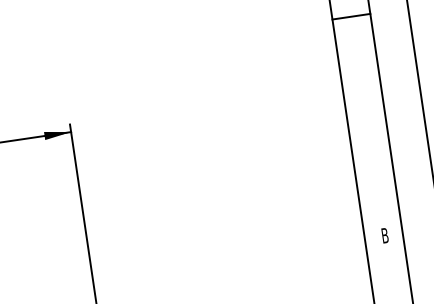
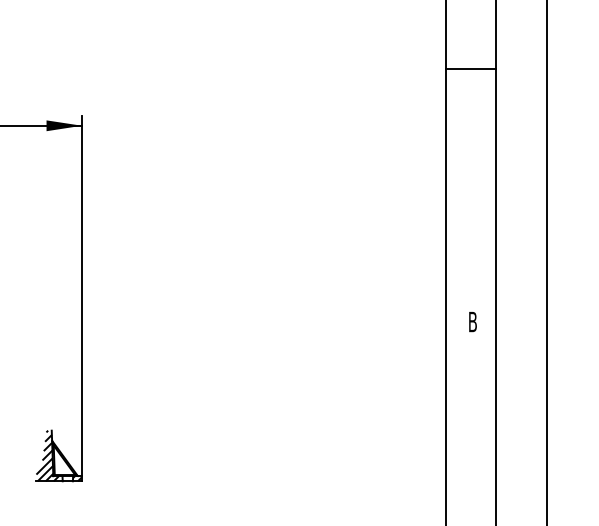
line: (350, 16) -> (470, 68), moved

